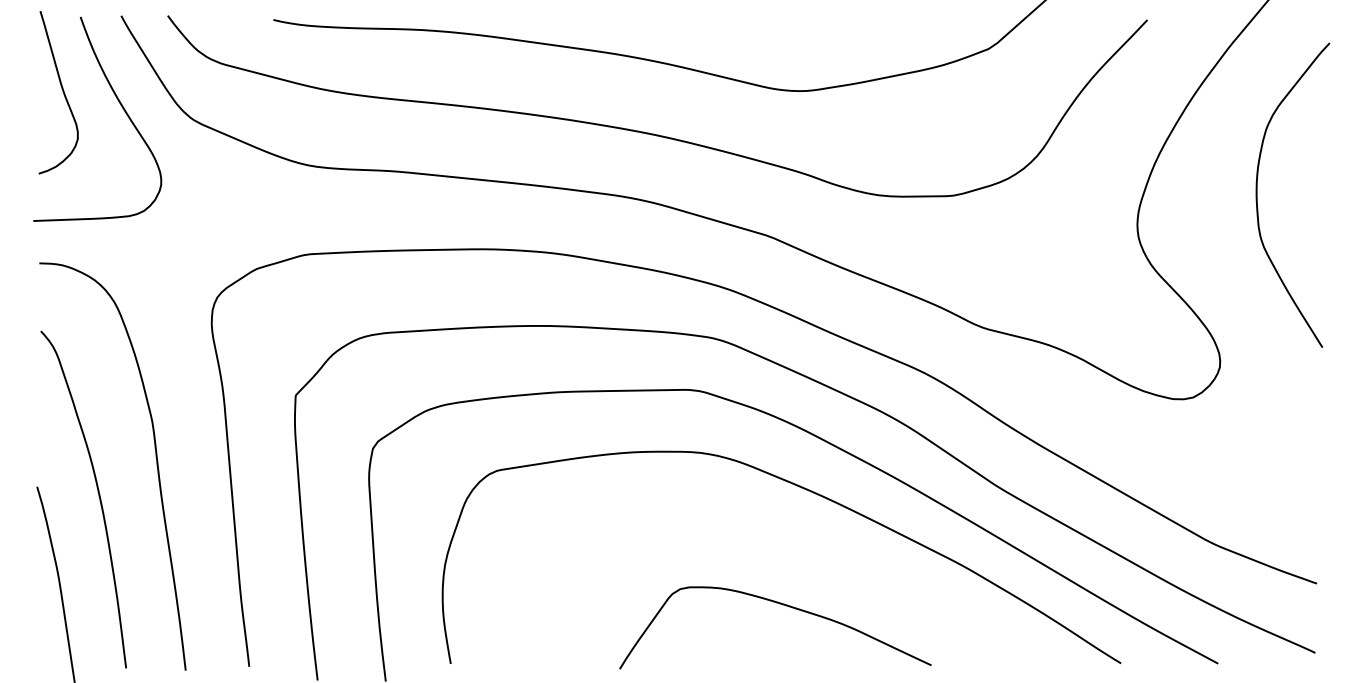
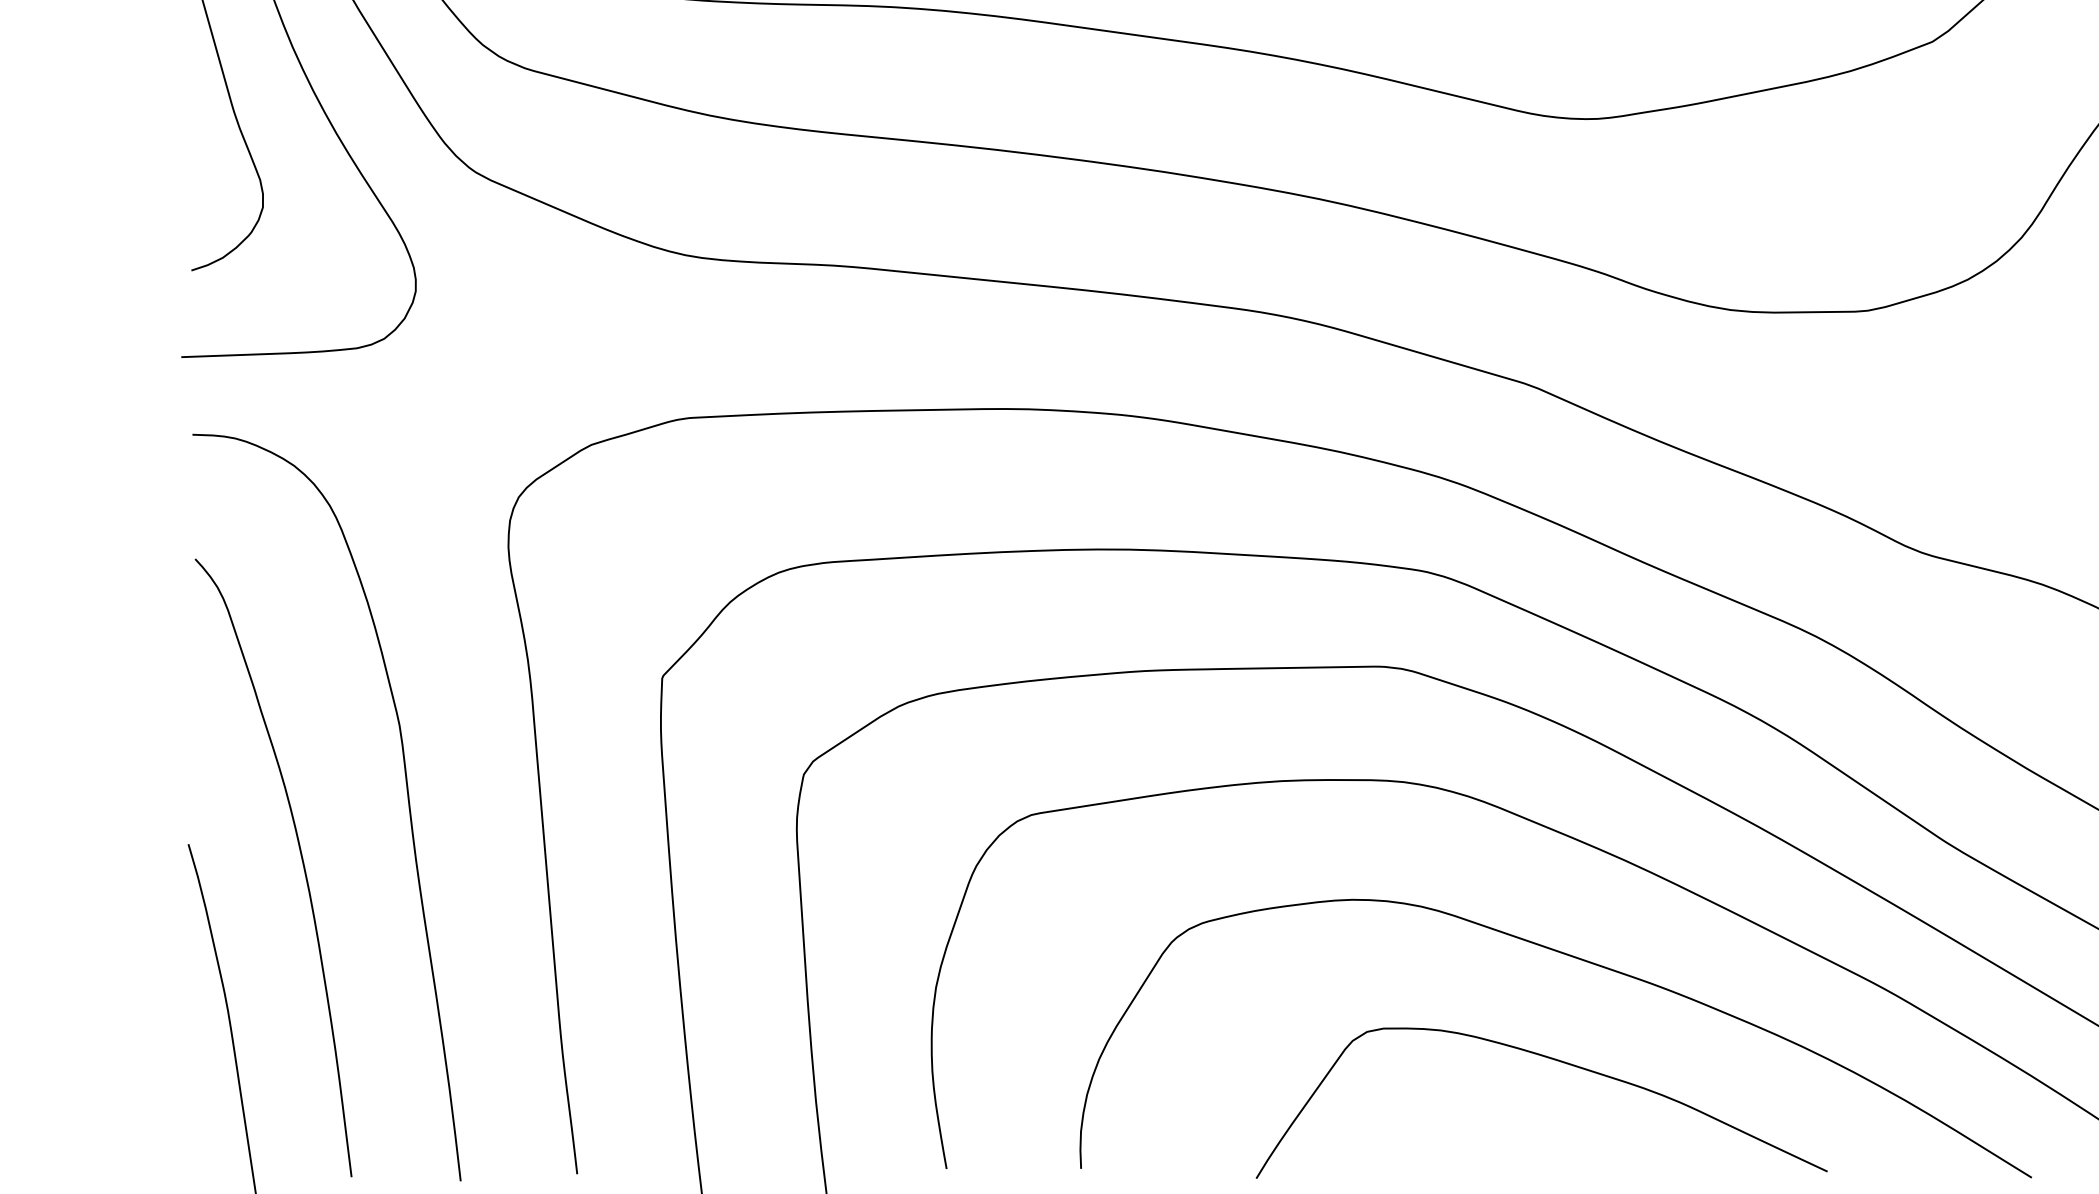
curve: (796, 550) -> (1580, 961), added

